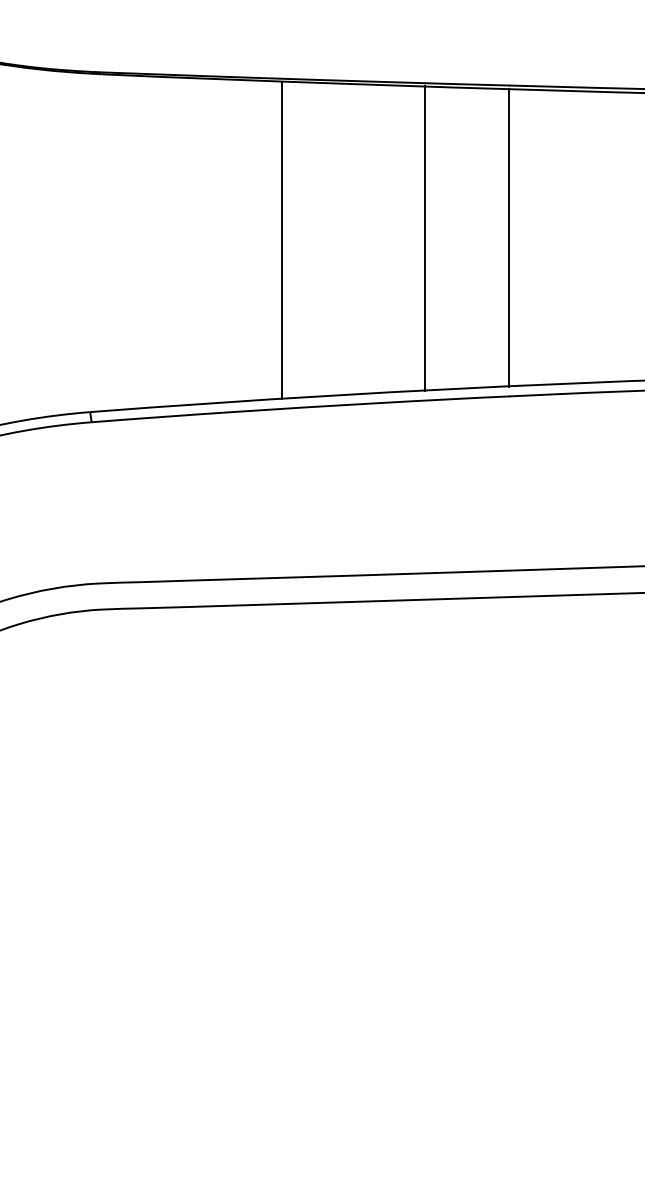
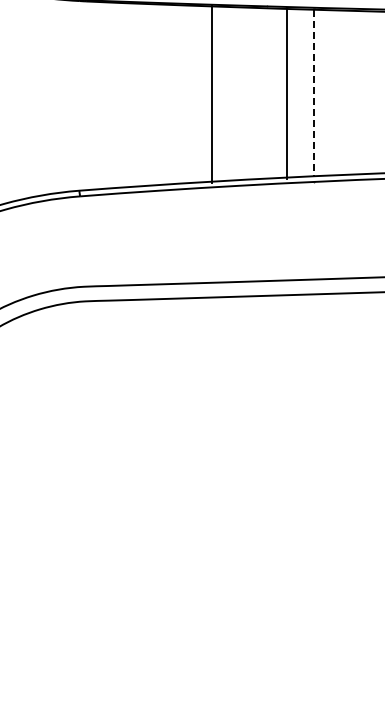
line: (426, 238) -> (287, 93), moved
line: (508, 238) -> (313, 93), solid -> dashed
line: (281, 240) -> (211, 94), moved

